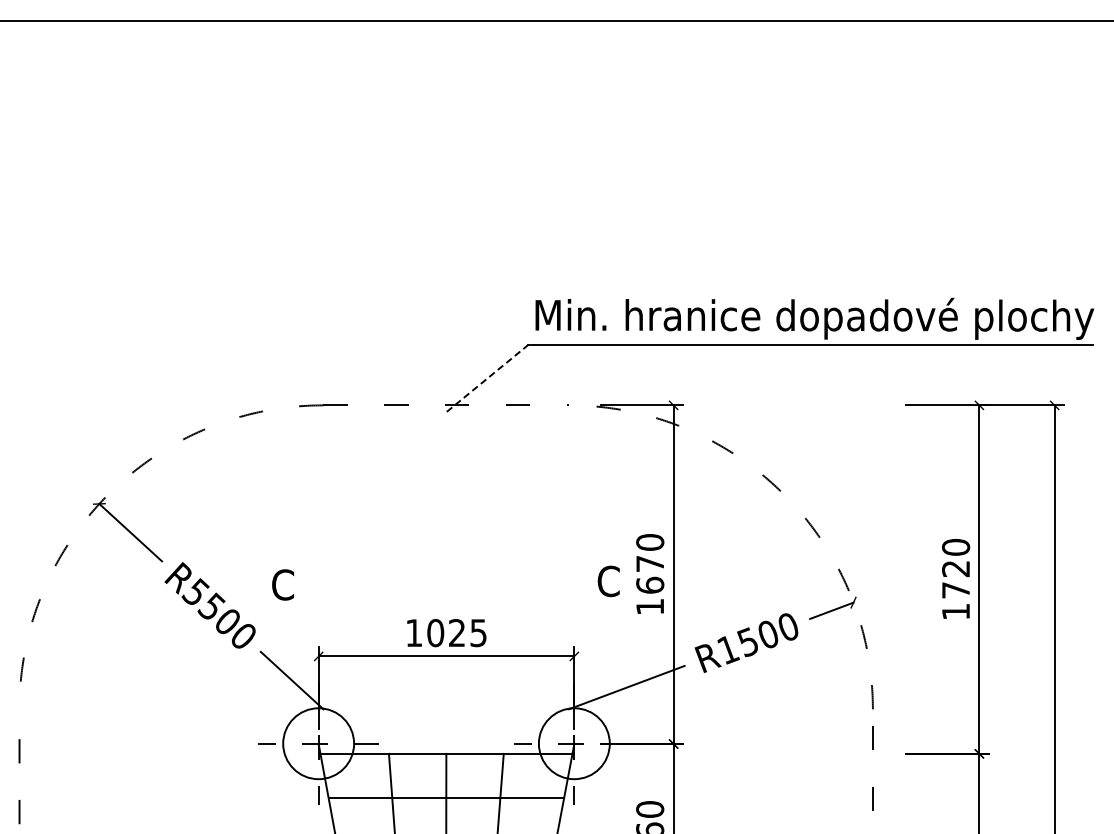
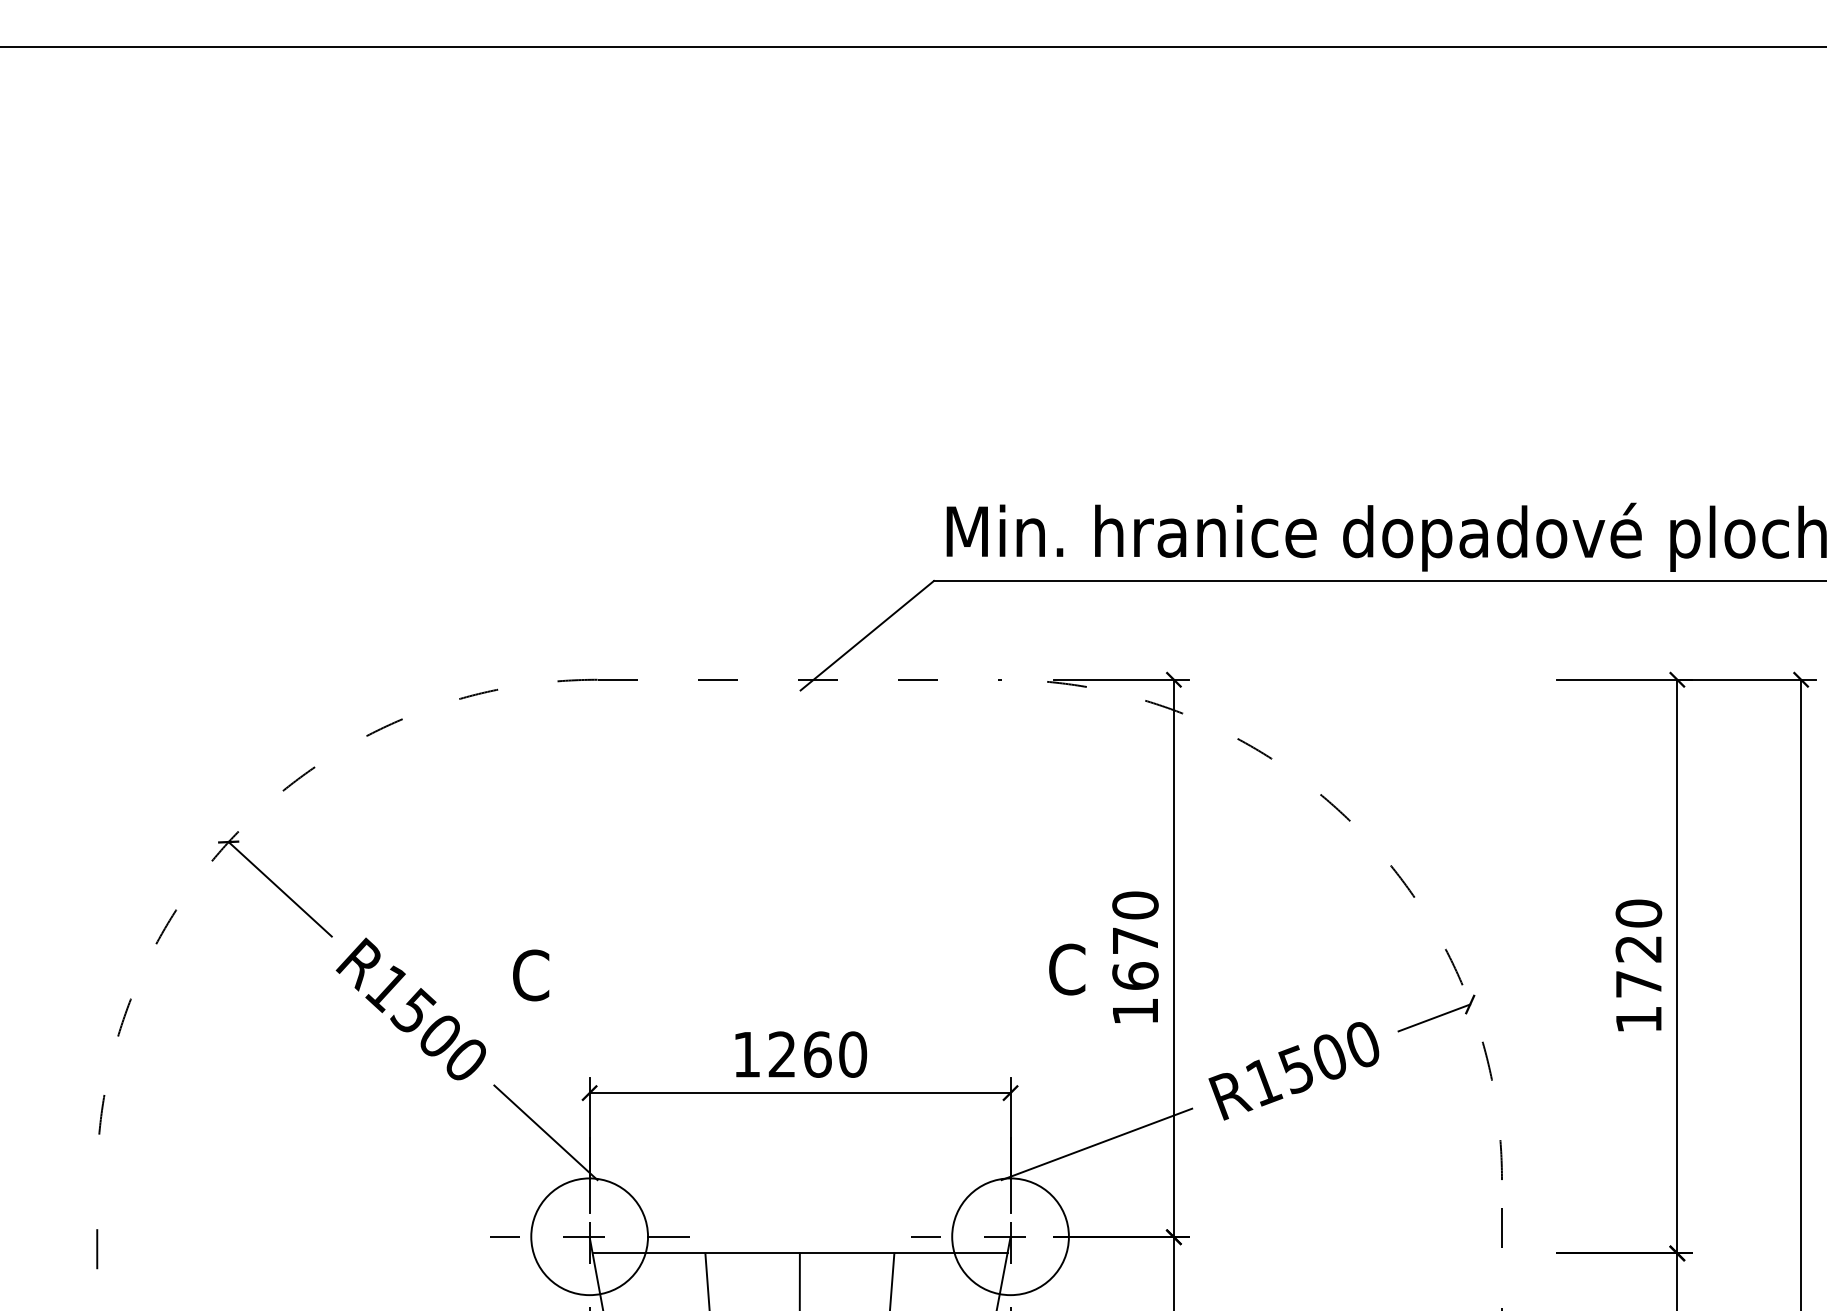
line: (487, 378) -> (867, 635), dashed -> solid
text: (195, 592) -> (386, 987), R5500 -> R1500
text: (457, 633) -> (818, 1055), 1025 -> 1260

